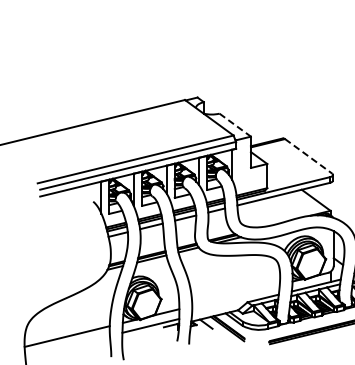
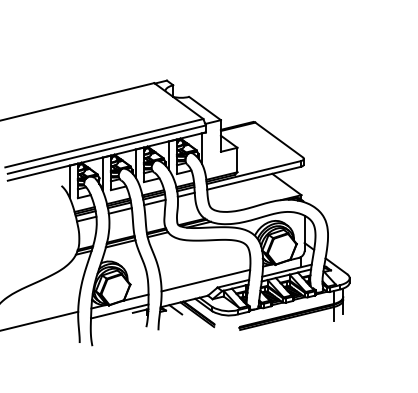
line: (235, 125) -> (205, 108), dashed -> solid
line: (308, 156) -> (279, 140), dashed -> solid
line: (235, 295) -> (205, 280), added

